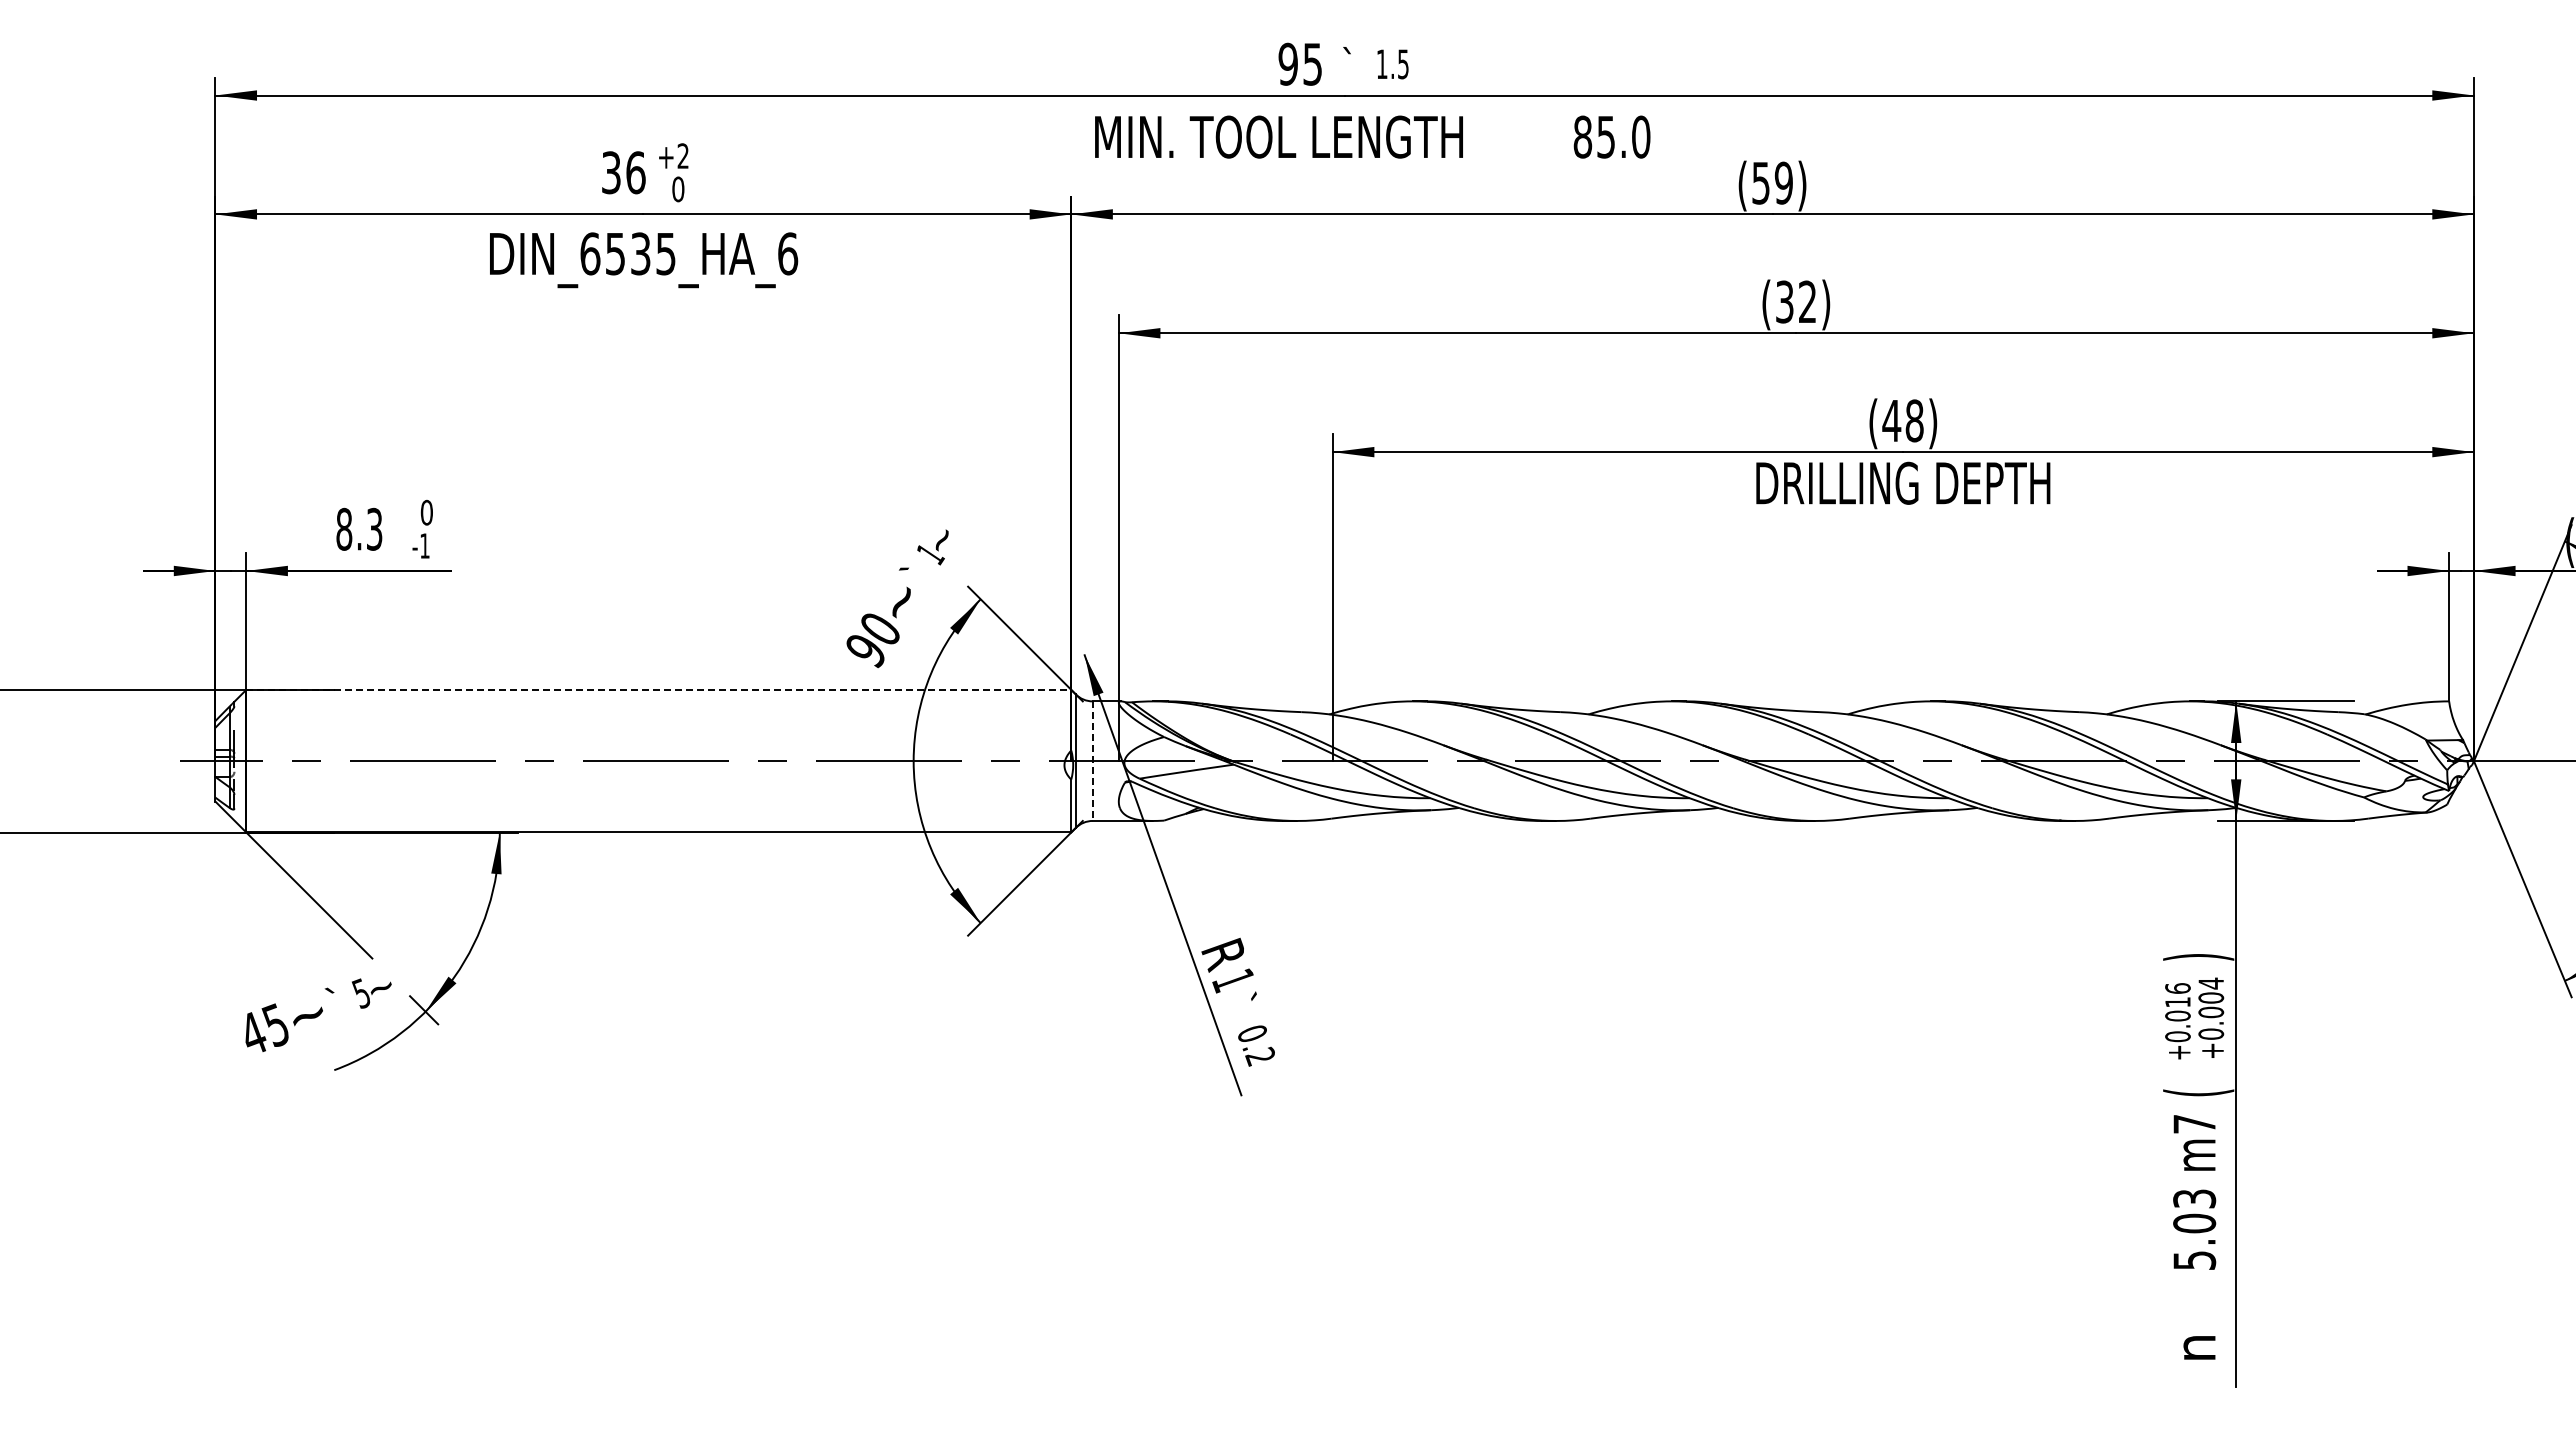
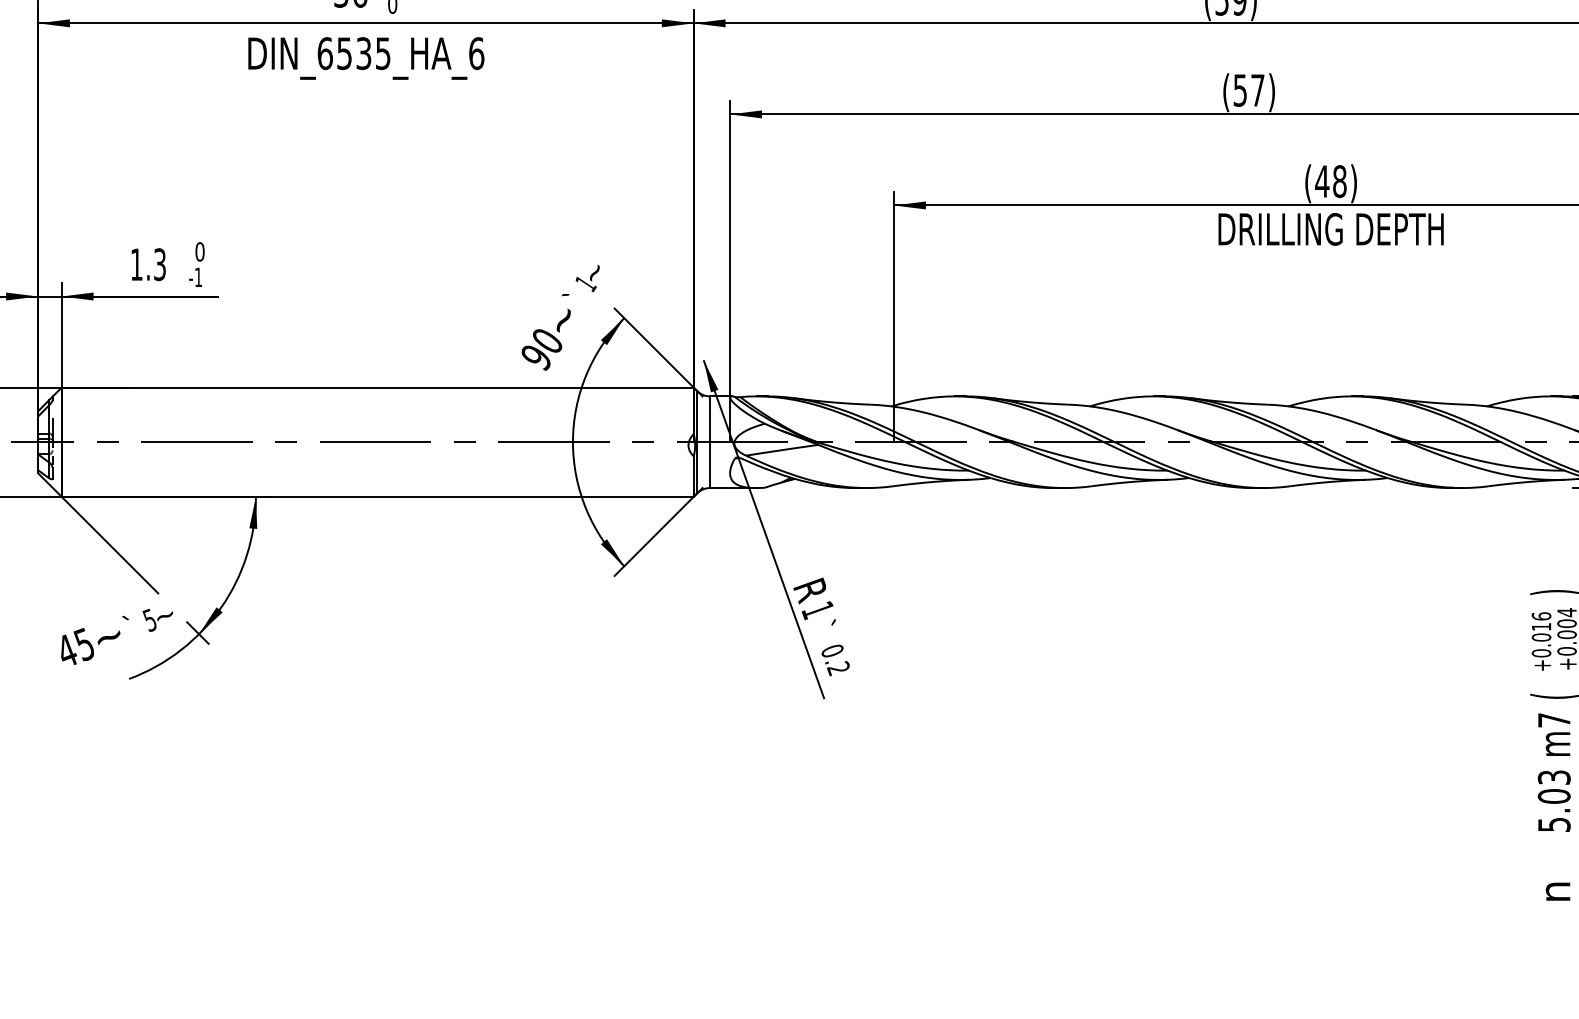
text: (1796, 301) -> (1249, 90), (32) -> (57)
text: (344, 528) -> (136, 263), 8.3 -> 1.3
line: (659, 689) -> (378, 387), dashed -> solid
line: (1092, 761) -> (709, 442), dashed -> solid

